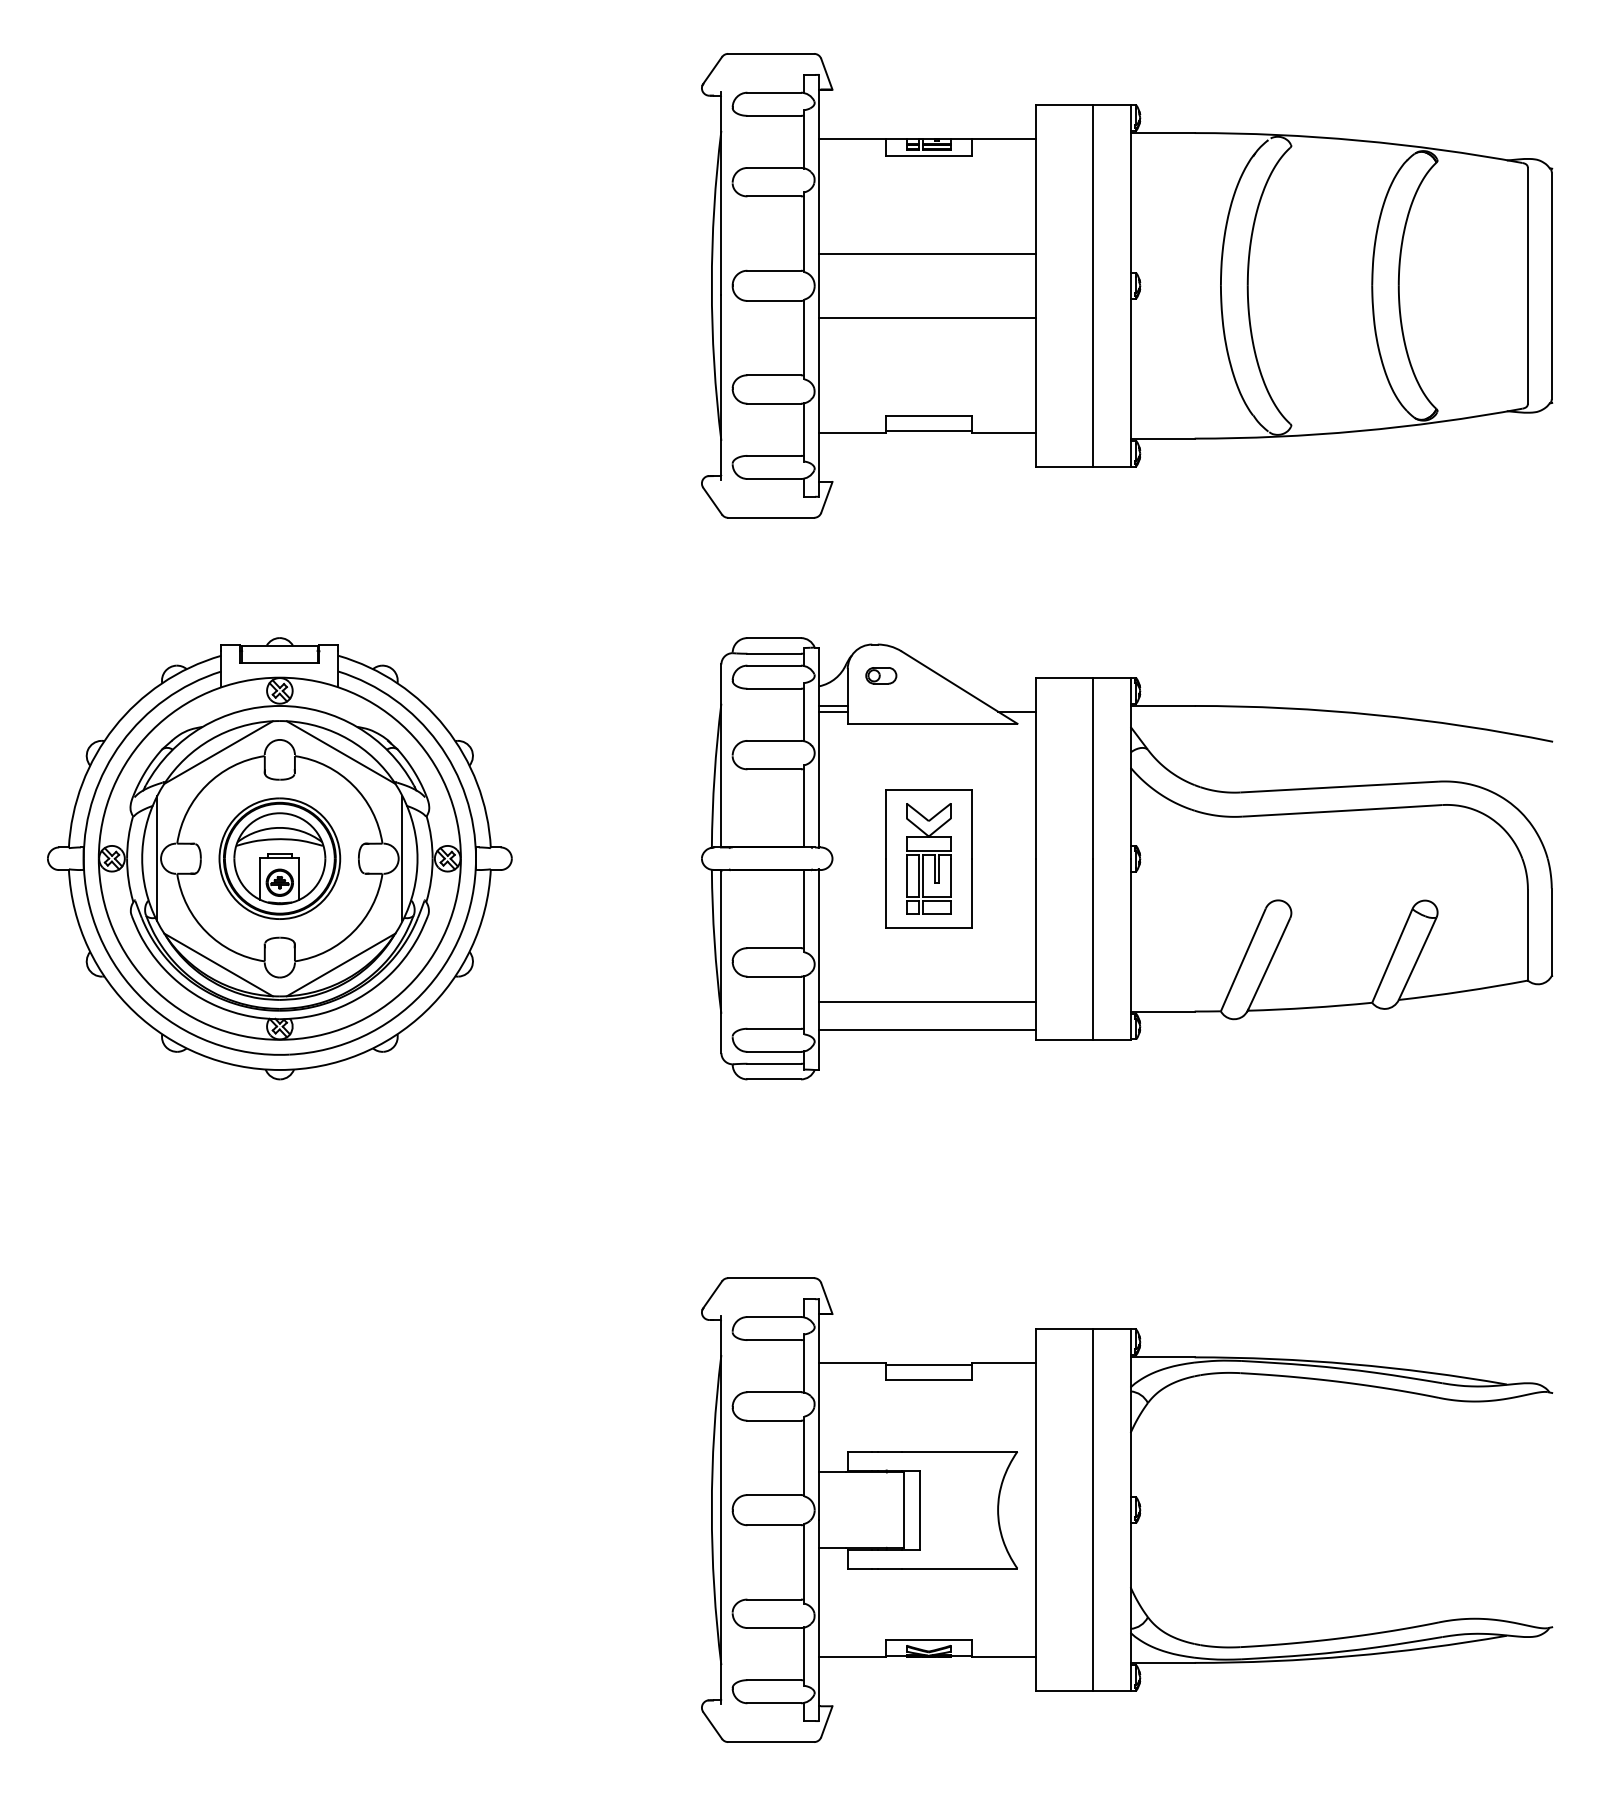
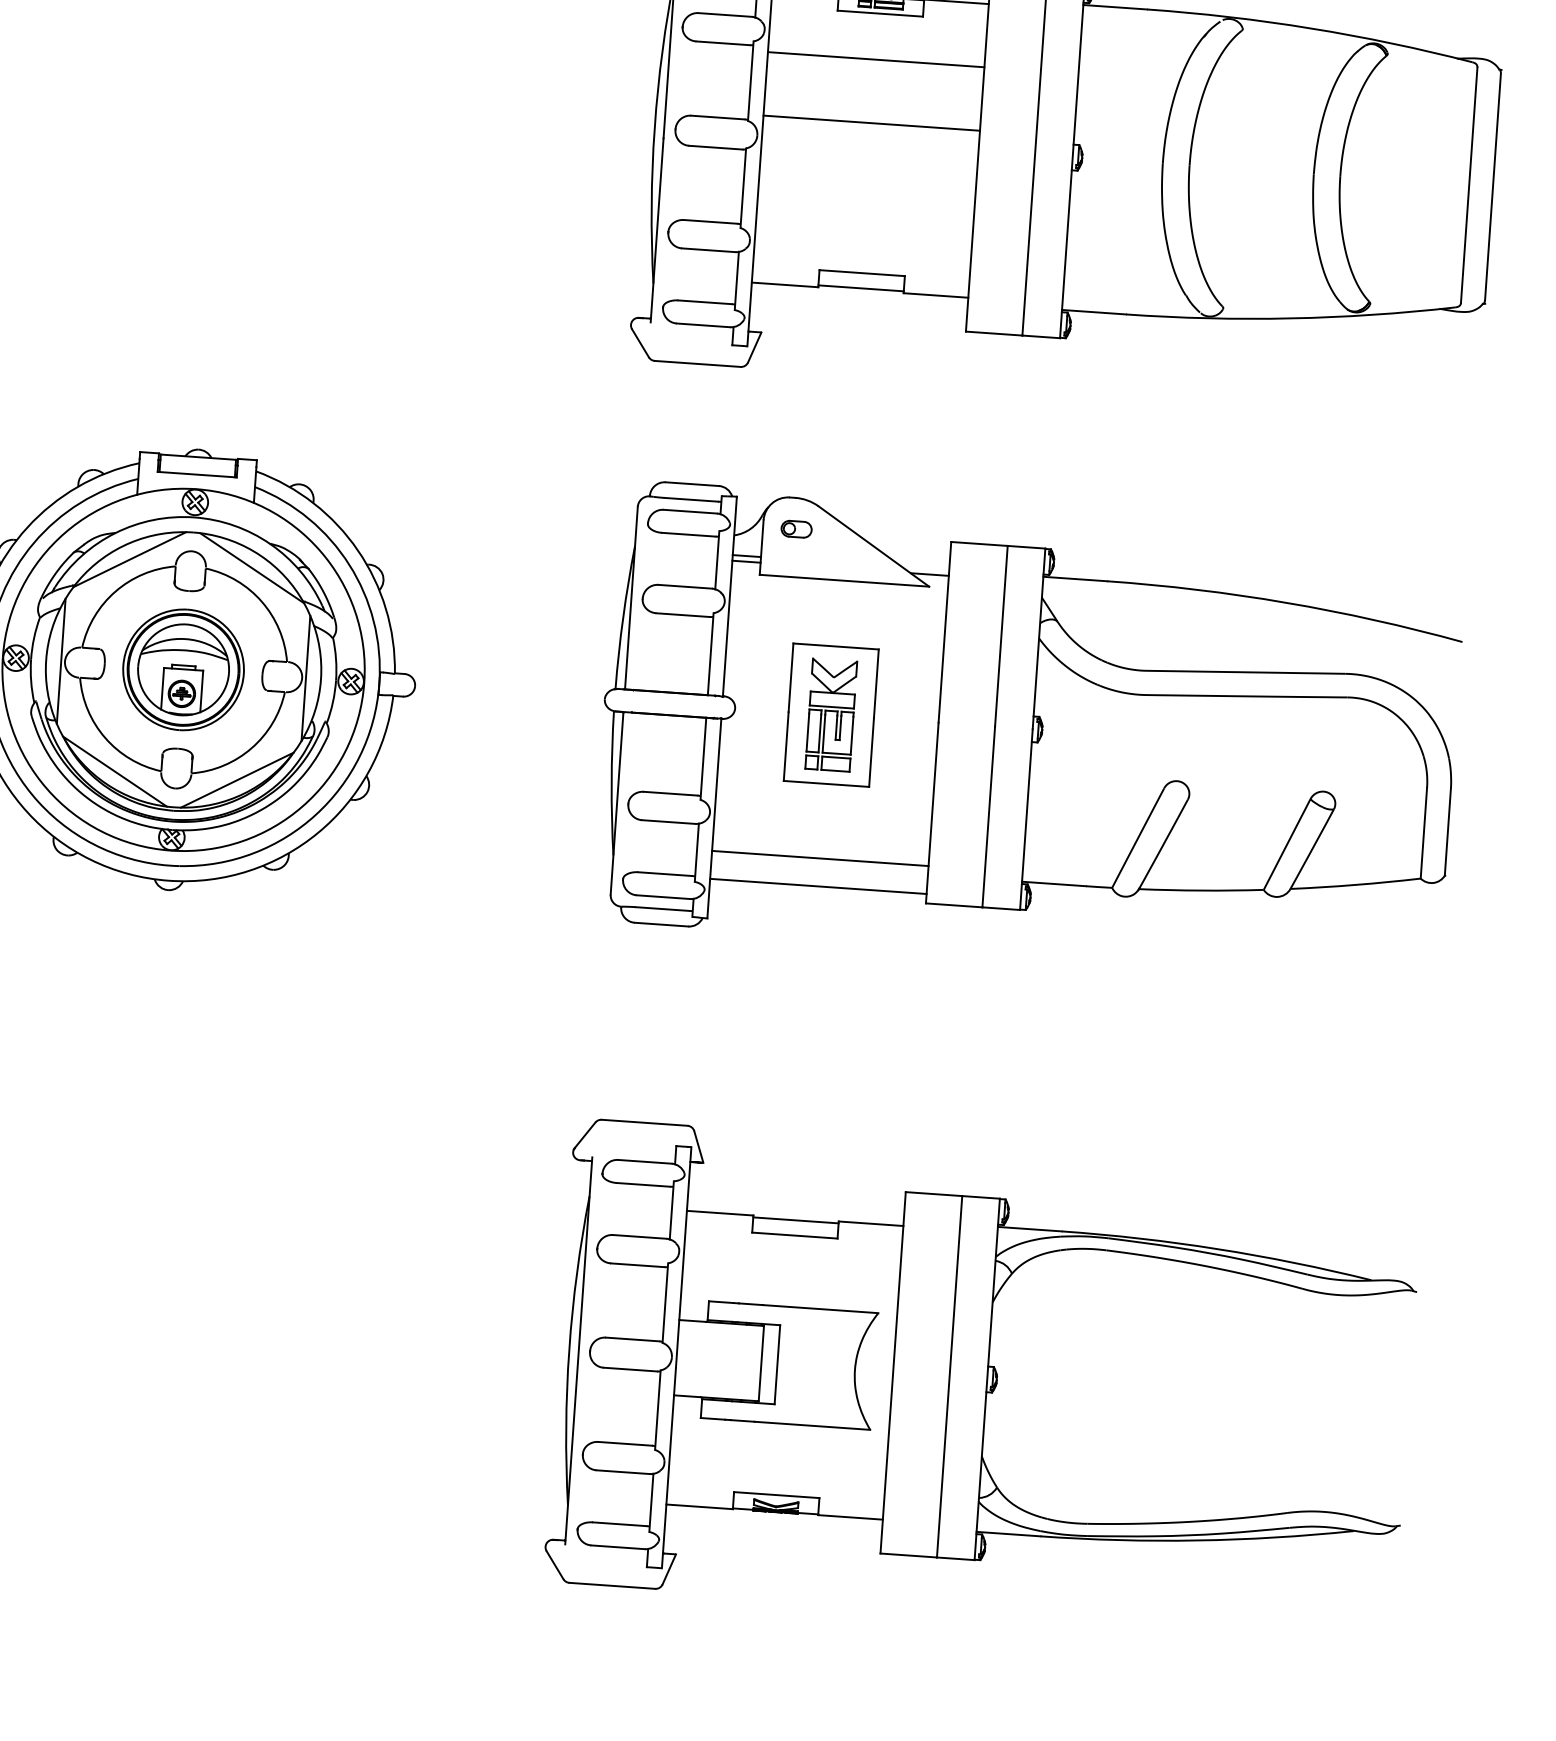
line: (927, 254) -> (875, 60), moved
line: (927, 317) -> (871, 123), moved

